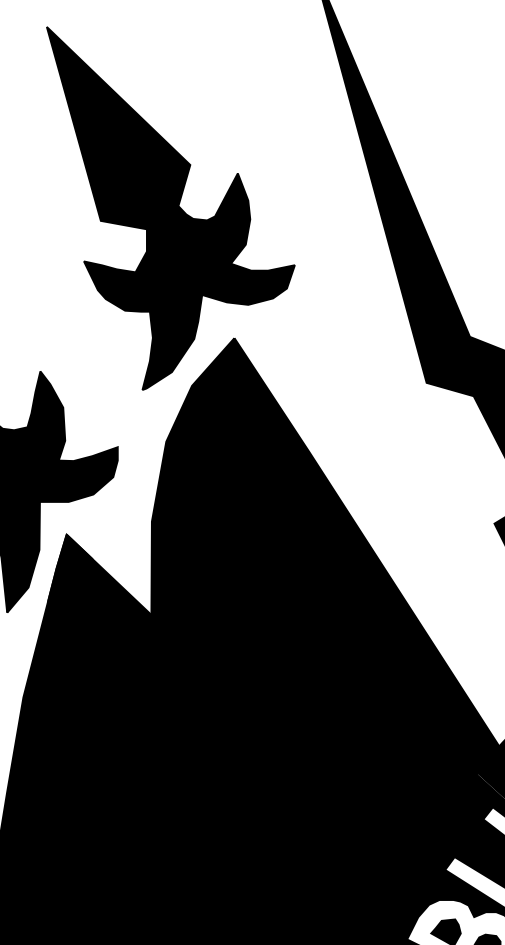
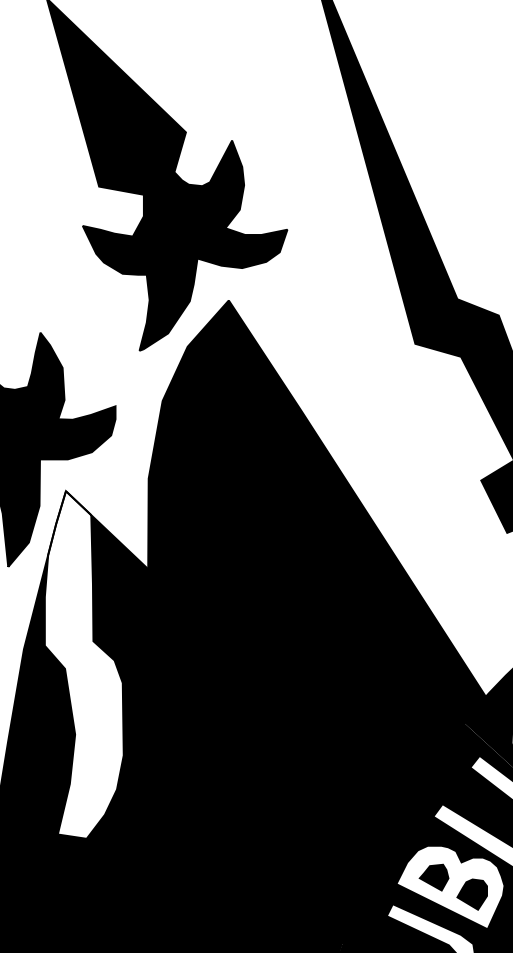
fill: (84, 713) -> (83, 664), removed

